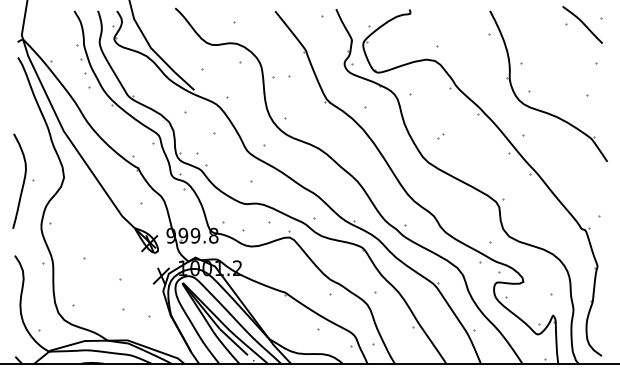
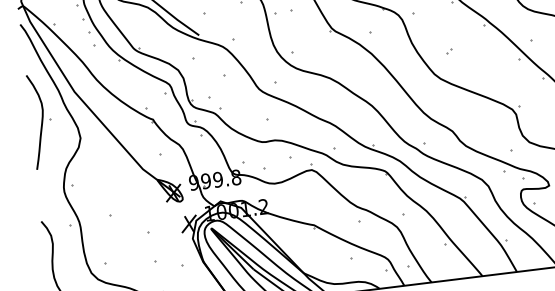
part: (23, 180) -> (41, 120), moved

